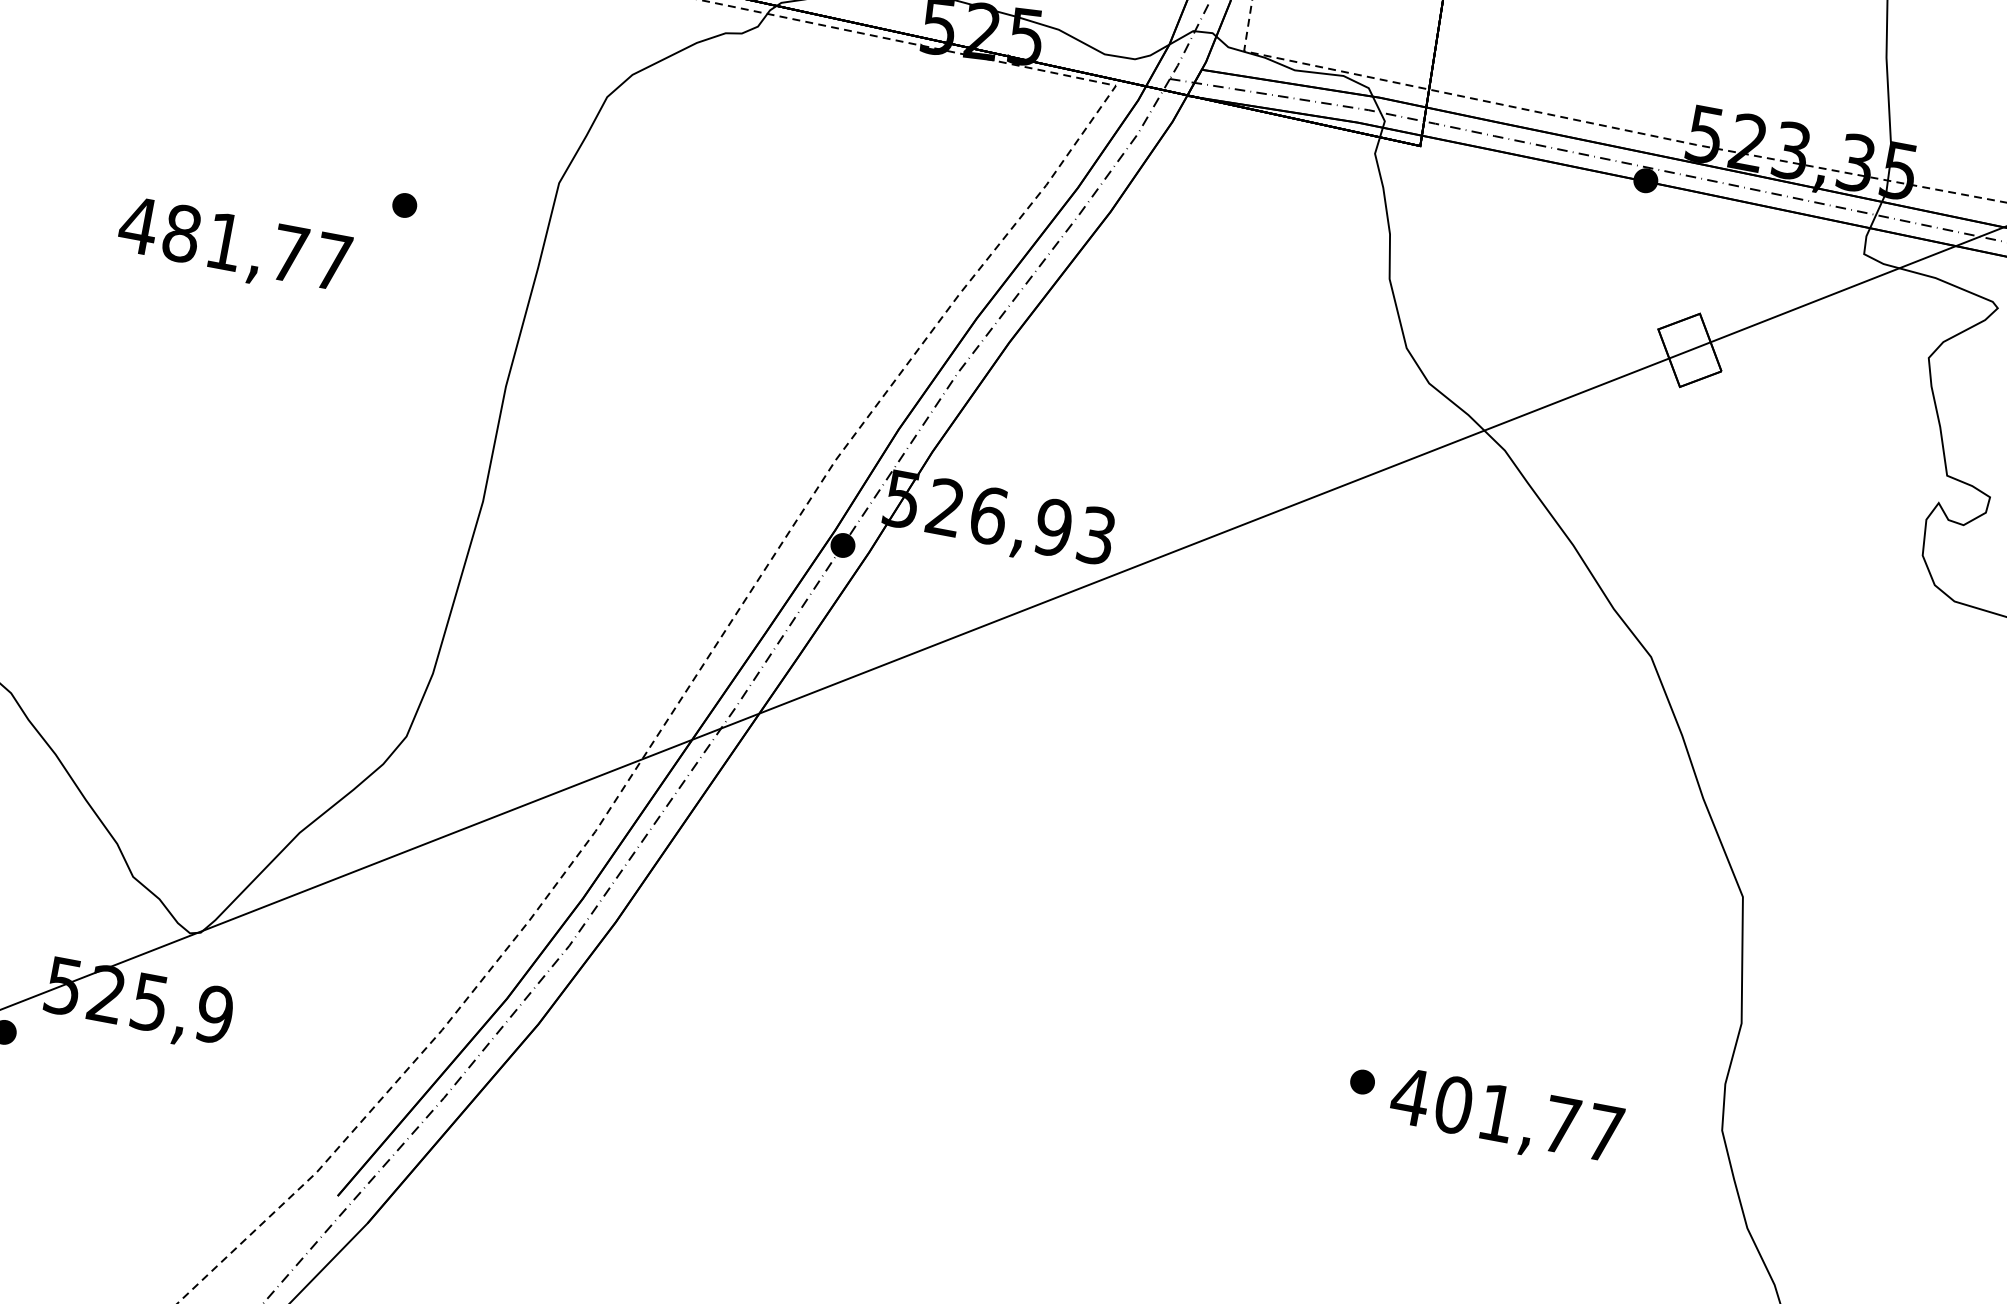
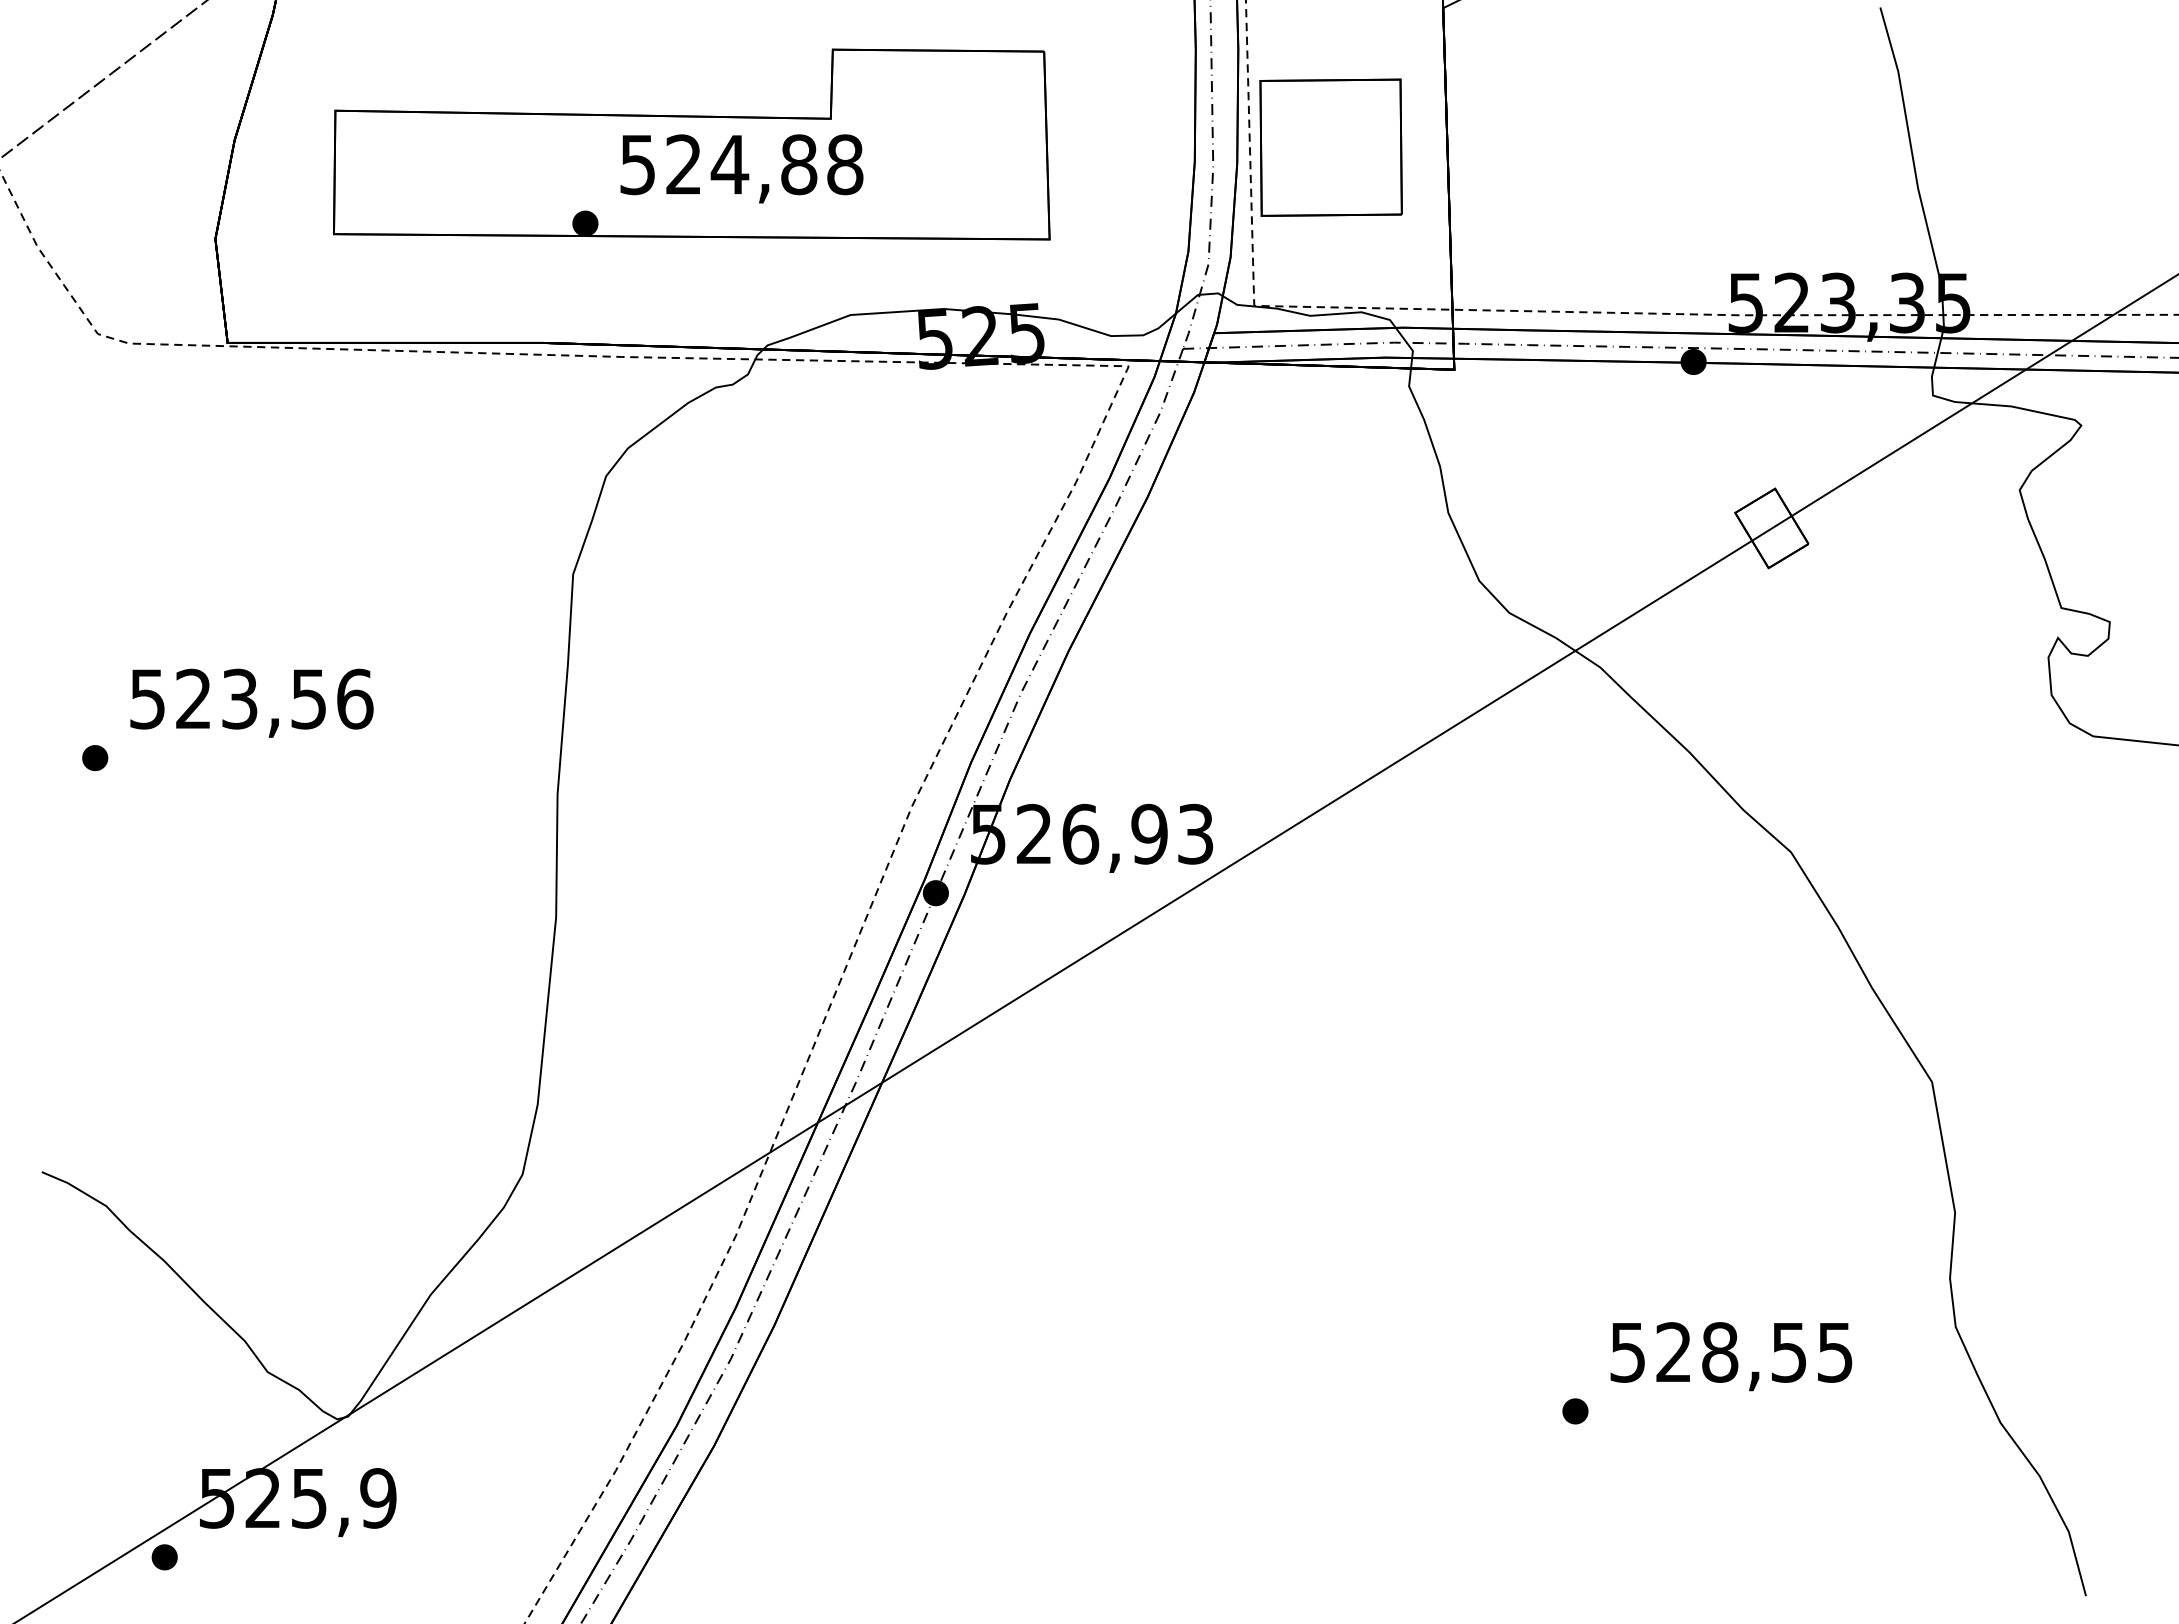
part: (404, 205) -> (95, 758), moved
text: (235, 242) -> (250, 698), 481,77 -> 523,56
part: (1362, 1082) -> (1575, 1411), moved
text: (1506, 1114) -> (1730, 1352), 401,77 -> 528,55

